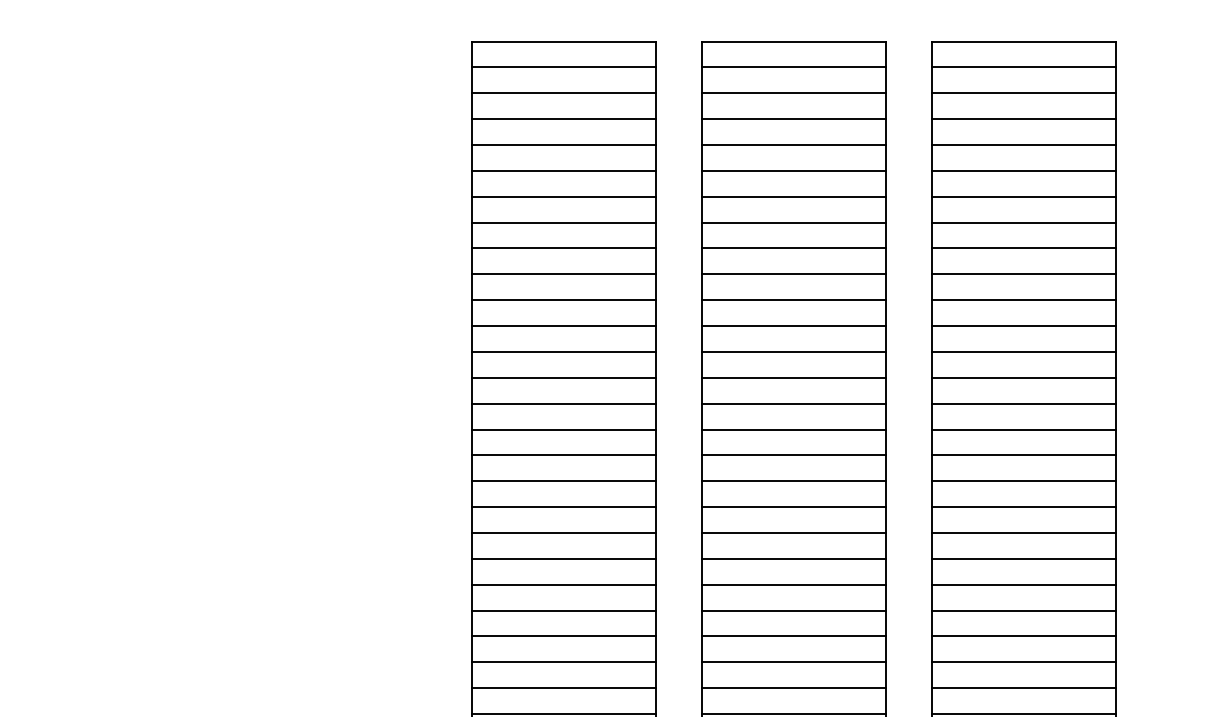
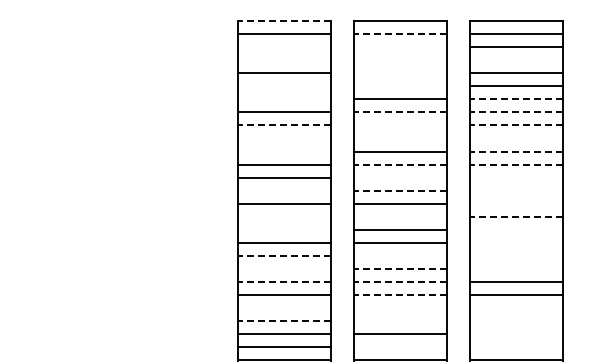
line: (563, 42) -> (284, 21), solid -> dashed
line: (793, 68) -> (400, 34), solid -> dashed
line: (563, 93) -> (284, 47), removed
line: (793, 93) -> (400, 47), removed
line: (563, 119) -> (284, 60), removed
line: (793, 119) -> (400, 60), removed
line: (1023, 119) -> (516, 60), removed
line: (793, 145) -> (400, 73), removed
line: (563, 171) -> (284, 86), removed
line: (793, 171) -> (400, 86), removed
line: (563, 196) -> (284, 99), removed
line: (1023, 196) -> (516, 99), solid -> dashed
line: (793, 222) -> (400, 112), solid -> dashed
line: (1023, 222) -> (516, 112), solid -> dashed
line: (563, 248) -> (284, 125), solid -> dashed
line: (793, 248) -> (400, 125), removed
line: (1023, 248) -> (516, 125), solid -> dashed
line: (563, 274) -> (284, 138), removed
line: (793, 274) -> (400, 138), removed
line: (1023, 274) -> (516, 138), removed
line: (563, 300) -> (284, 151), removed
line: (1023, 300) -> (516, 151), solid -> dashed
line: (793, 325) -> (400, 164), solid -> dashed
line: (1023, 325) -> (516, 164), solid -> dashed
line: (793, 351) -> (400, 177), removed
line: (1023, 351) -> (516, 177), removed
line: (563, 377) -> (284, 190), removed
line: (793, 377) -> (400, 190), solid -> dashed
line: (1023, 377) -> (516, 190), removed
line: (1023, 403) -> (516, 203), removed
line: (563, 428) -> (284, 216), removed
line: (793, 428) -> (400, 216), removed
line: (1023, 428) -> (516, 216), solid -> dashed
line: (563, 454) -> (284, 229), removed
line: (1023, 454) -> (516, 229), removed
line: (1023, 480) -> (516, 242), removed
line: (563, 506) -> (284, 255), solid -> dashed
line: (793, 506) -> (400, 255), removed
line: (1023, 506) -> (516, 255), removed
line: (563, 533) -> (284, 269), removed
line: (793, 533) -> (400, 269), solid -> dashed
line: (1023, 533) -> (516, 269), removed
line: (563, 559) -> (284, 282), solid -> dashed
line: (793, 559) -> (400, 282), solid -> dashed
line: (793, 585) -> (400, 295), solid -> dashed
line: (563, 611) -> (284, 308), removed
line: (793, 611) -> (400, 308), removed
line: (1023, 611) -> (516, 308), removed
line: (563, 636) -> (284, 321), solid -> dashed
line: (793, 636) -> (400, 321), removed
line: (1023, 636) -> (516, 321), removed
line: (1023, 662) -> (516, 334), removed
line: (793, 688) -> (400, 347), removed
line: (1023, 688) -> (516, 347), removed

